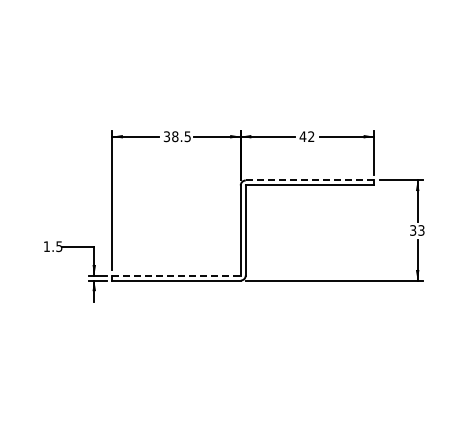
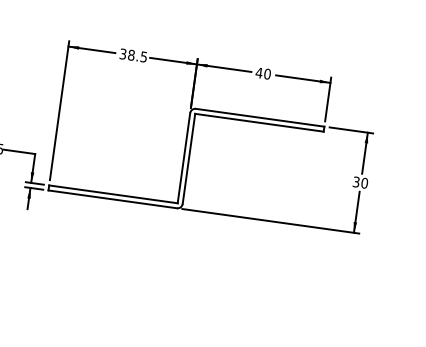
text: (311, 136) -> (267, 74), 42 -> 40
line: (310, 180) -> (260, 117), dashed -> solid
text: (421, 230) -> (364, 183), 33 -> 30
line: (177, 275) -> (114, 194), dashed -> solid

